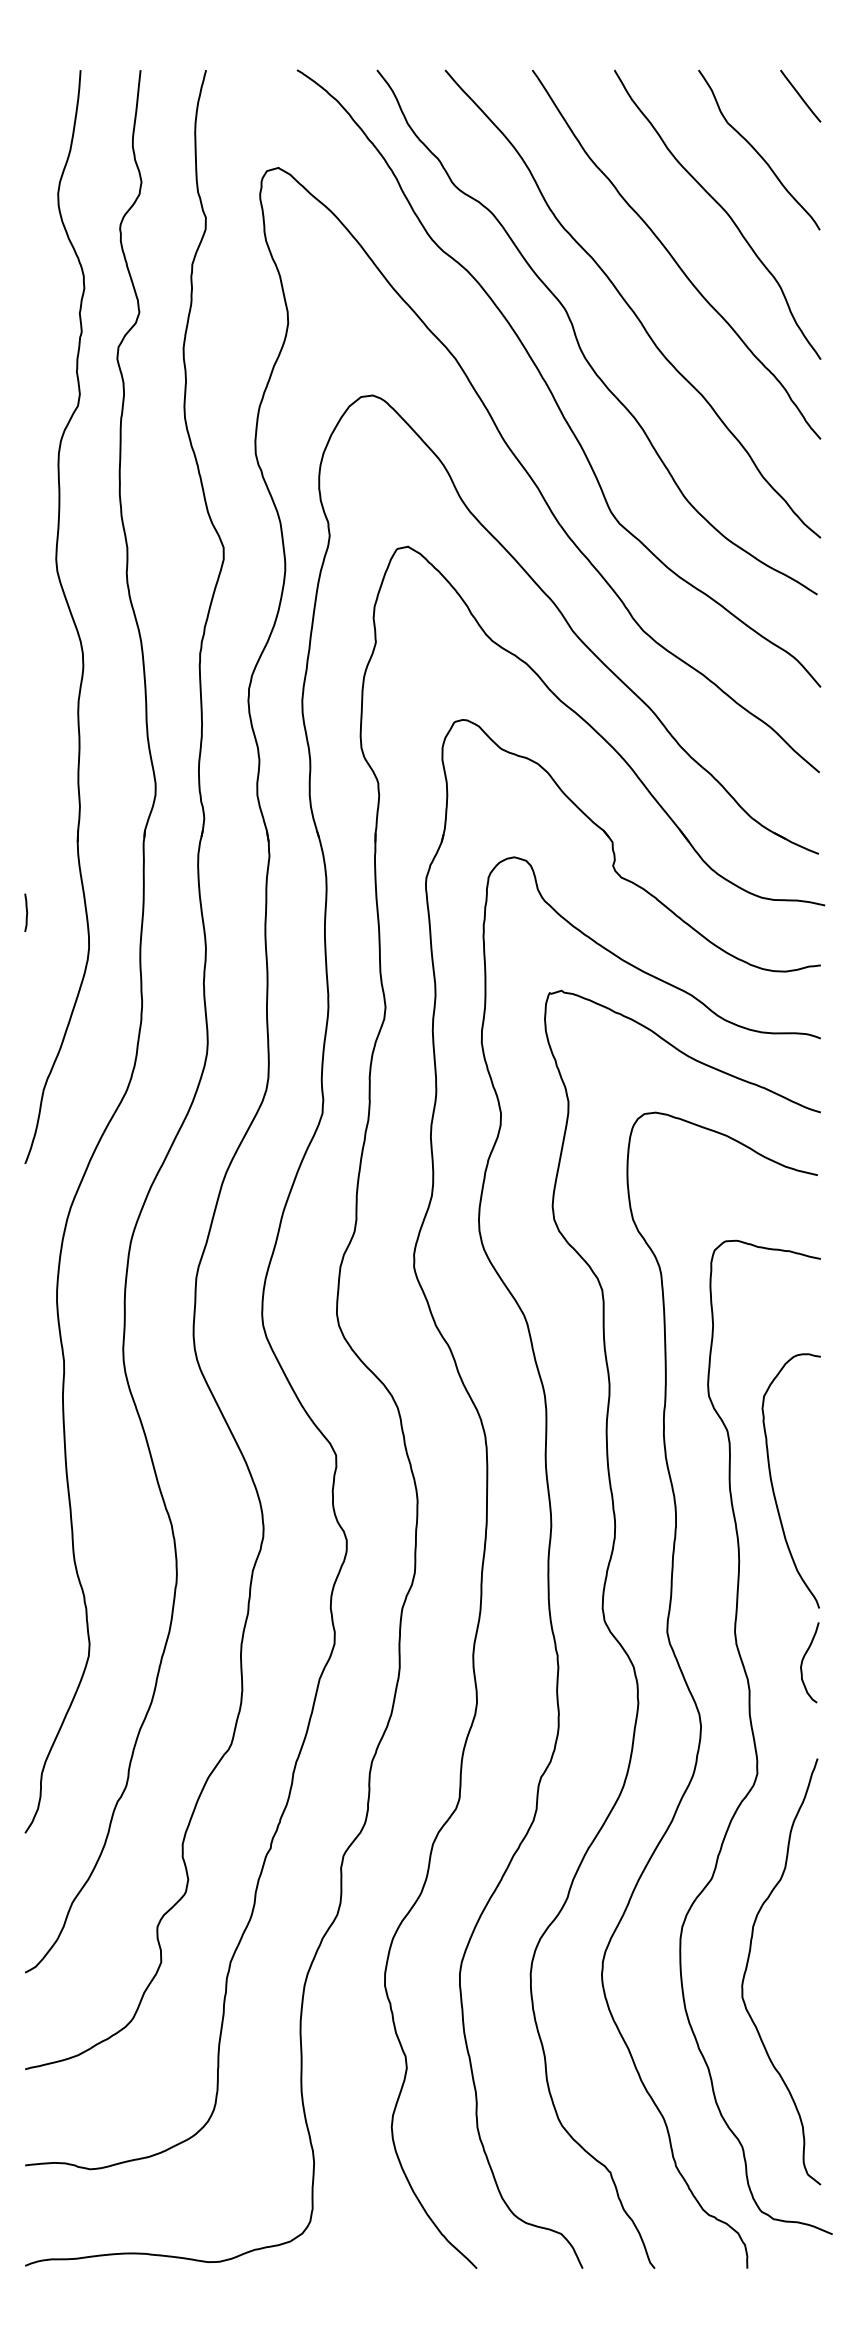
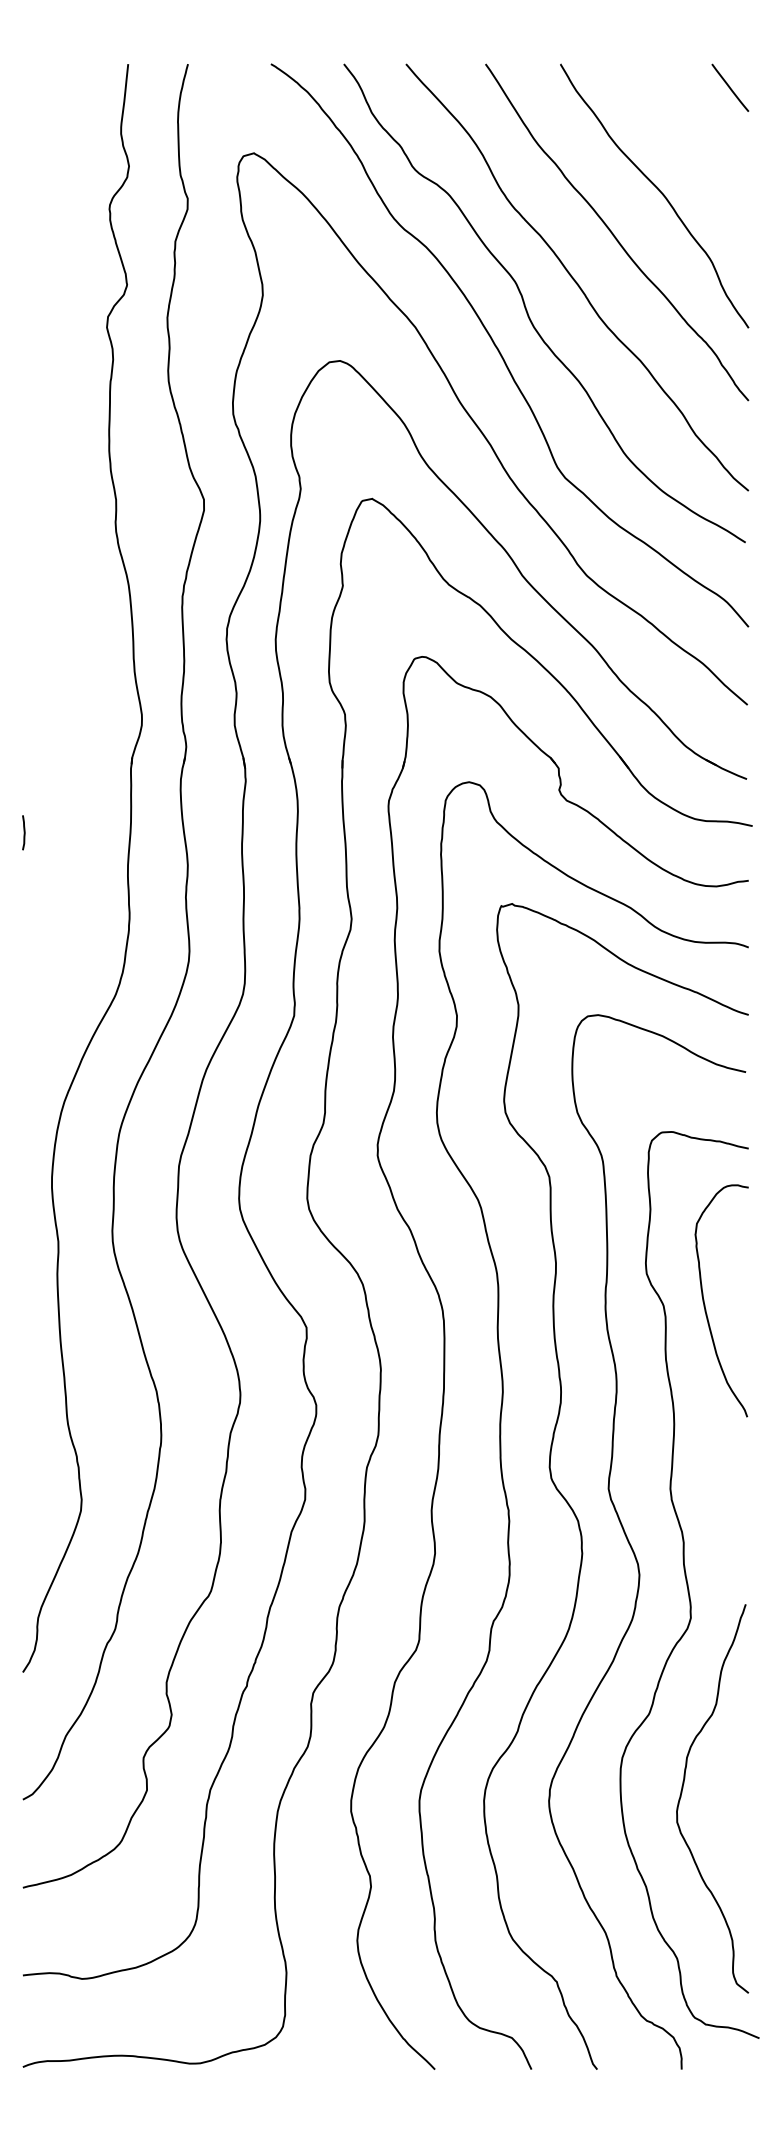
curve: (757, 151) -> (690, 138), removed
part: (69, 612) -> (63, 558), removed
curve: (773, 1485) -> (705, 1305), moved
curve: (803, 1661) -> (732, 1515), removed

